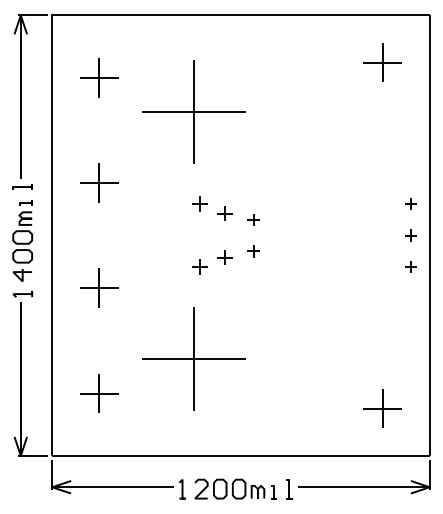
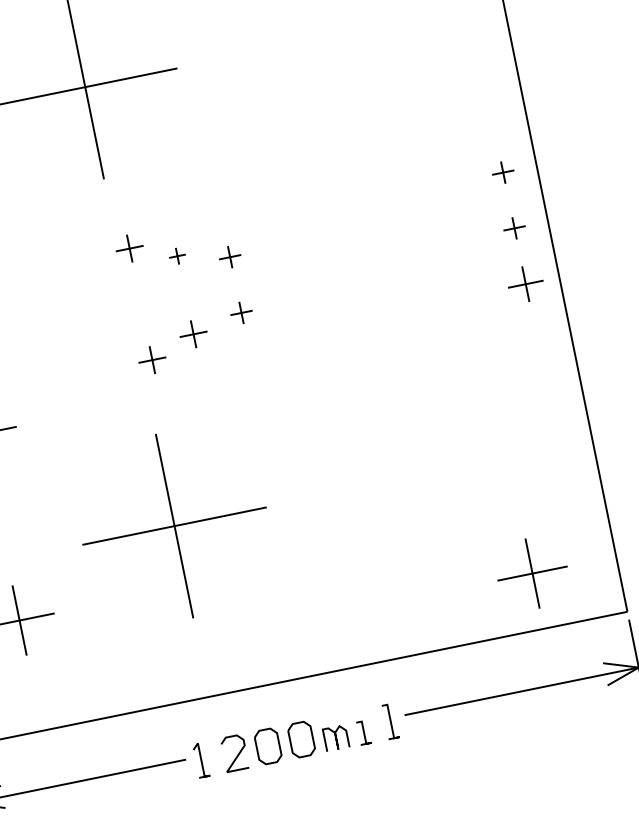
part: (224, 213) -> (176, 256), size x0.6
part: (410, 266) -> (525, 283), size x1.6
part: (382, 408) -> (532, 573), moved

